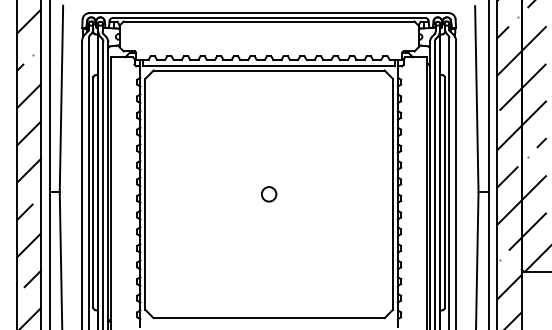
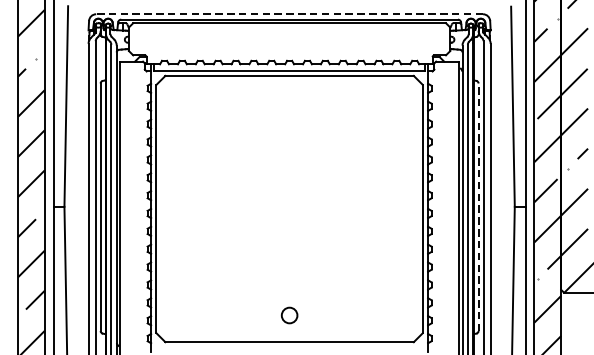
line: (269, 13) -> (290, 14), solid -> dashed
line: (444, 192) -> (478, 207), solid -> dashed
circle: (269, 194) -> (290, 315), moved

